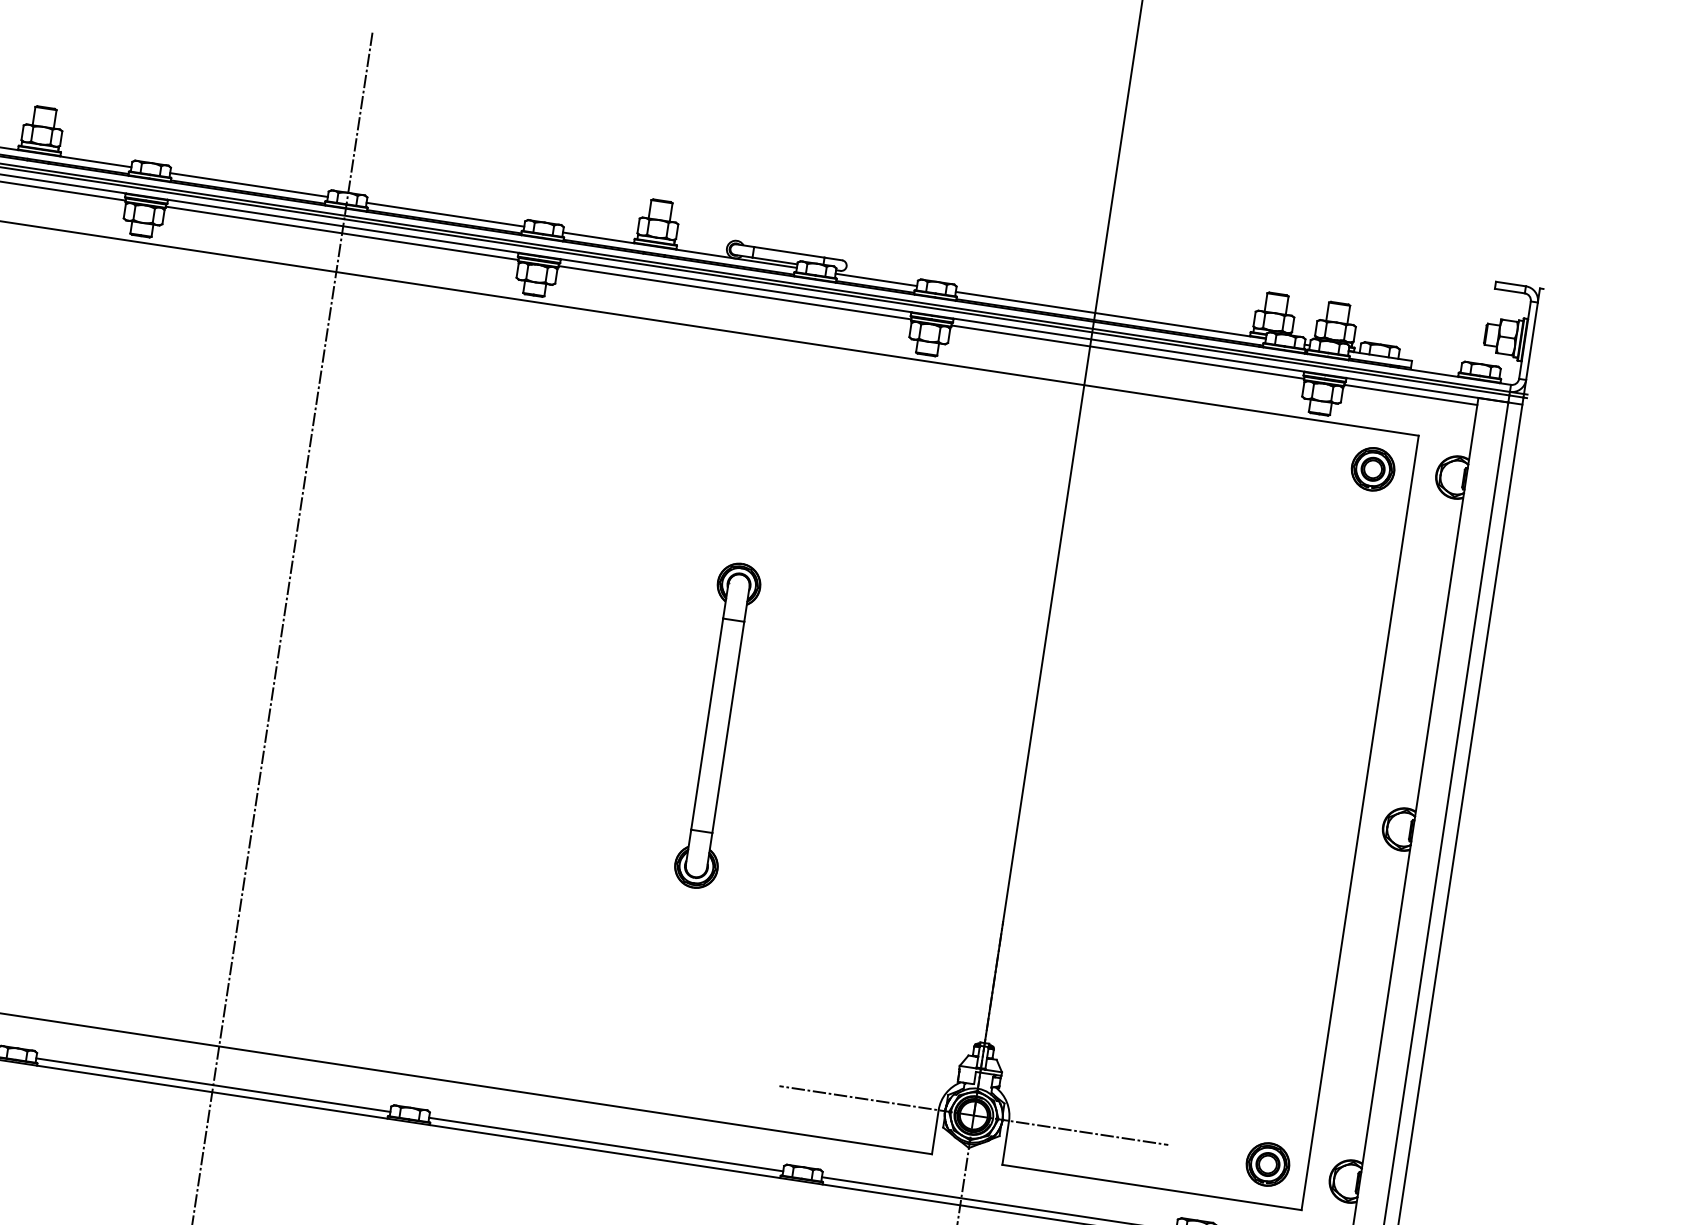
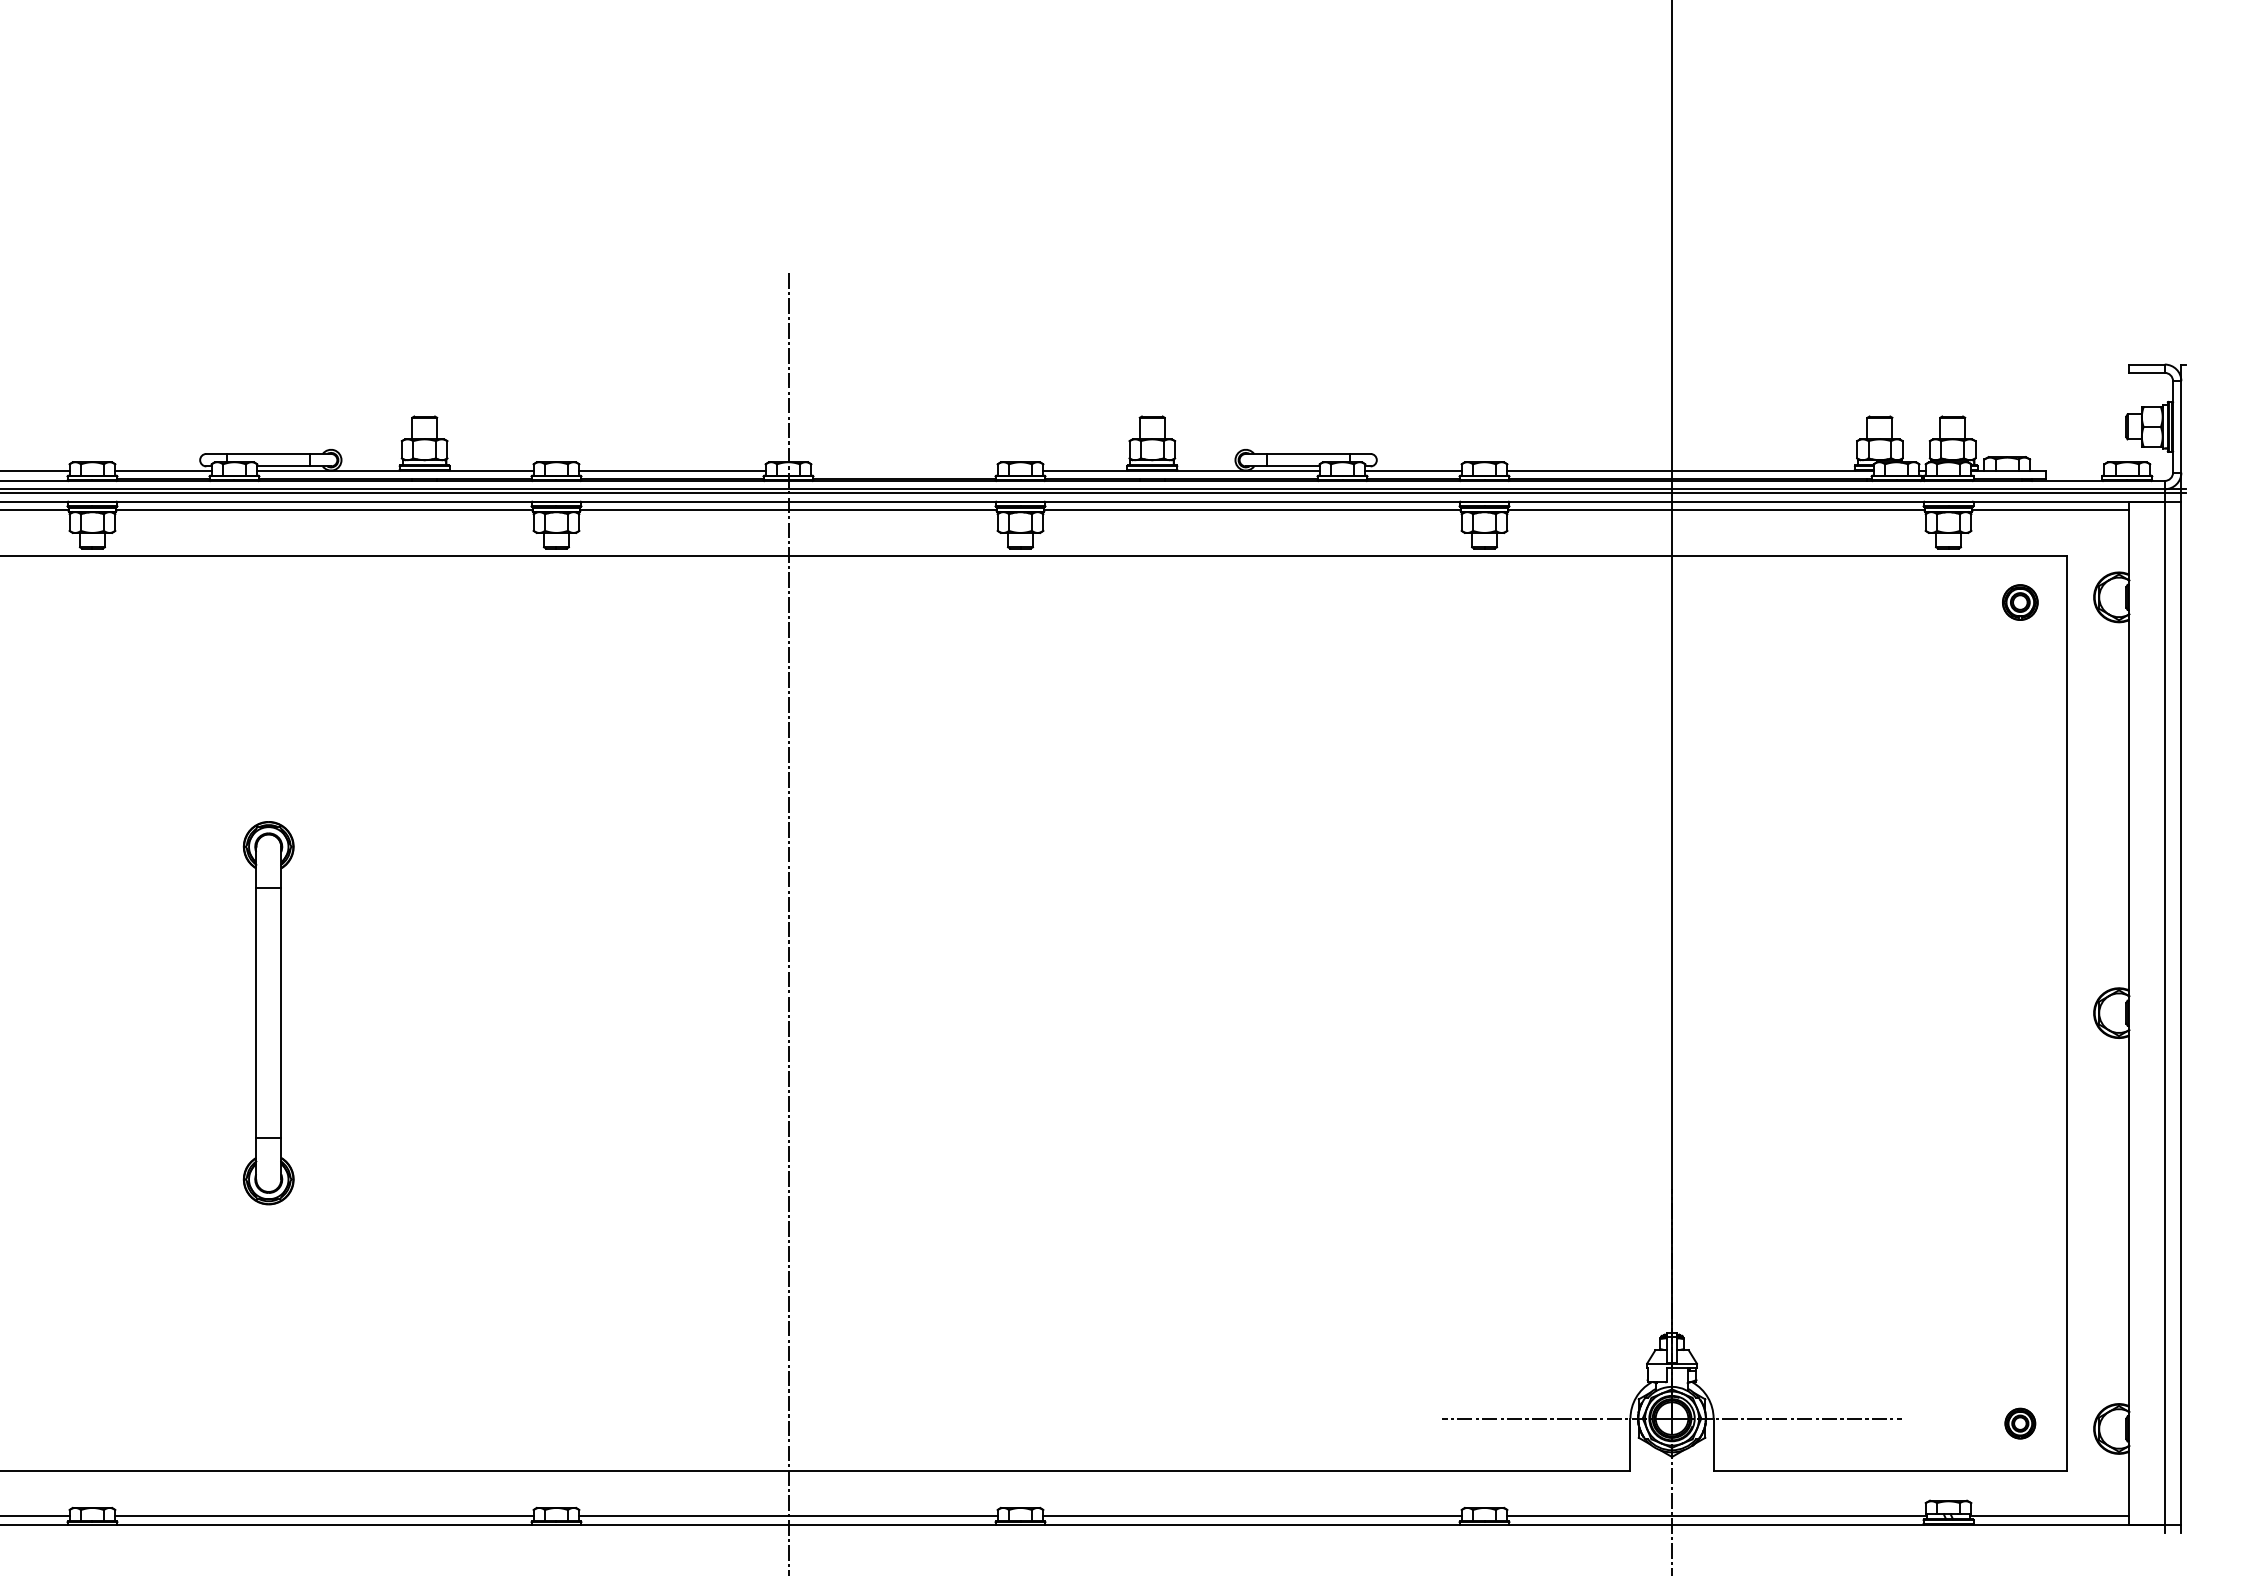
line: (445, 214) -> (904, 470), removed
part: (1373, 469) -> (2020, 602), size x0.7
part: (717, 726) -> (1308, 1013), removed
part: (1268, 1164) -> (2020, 1423), size x0.6

